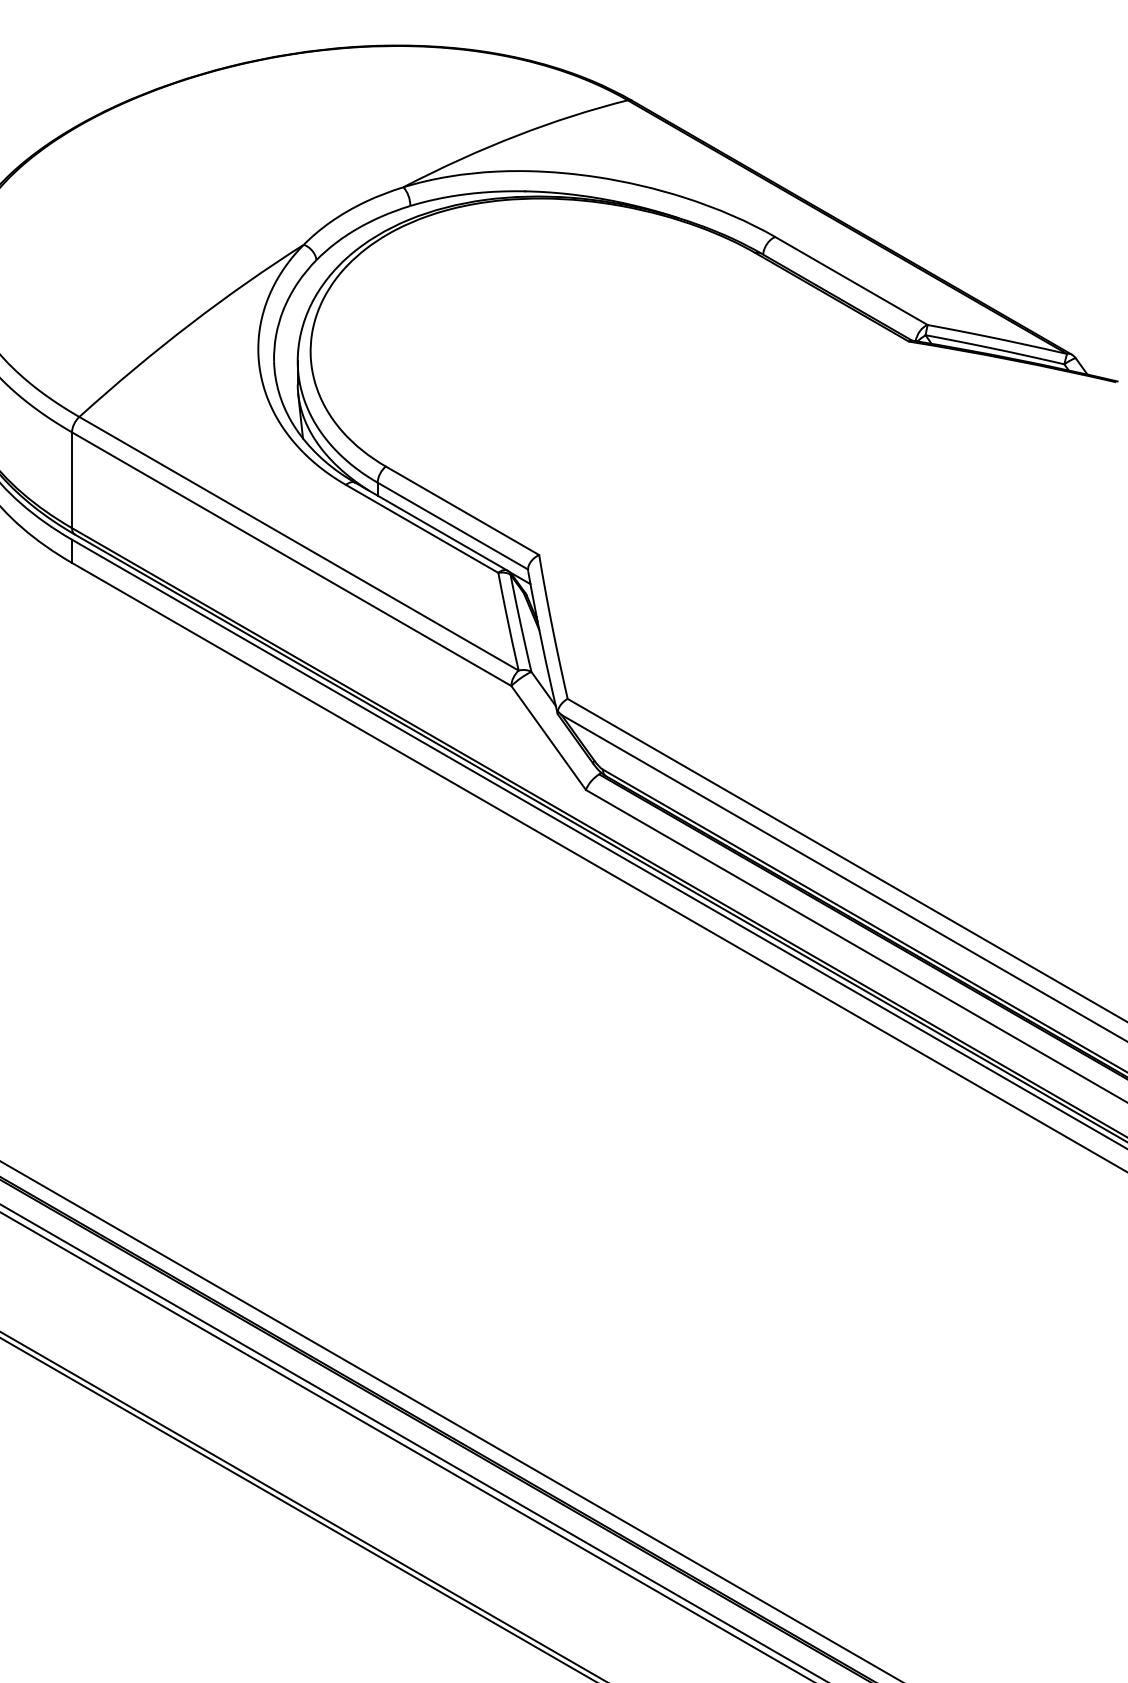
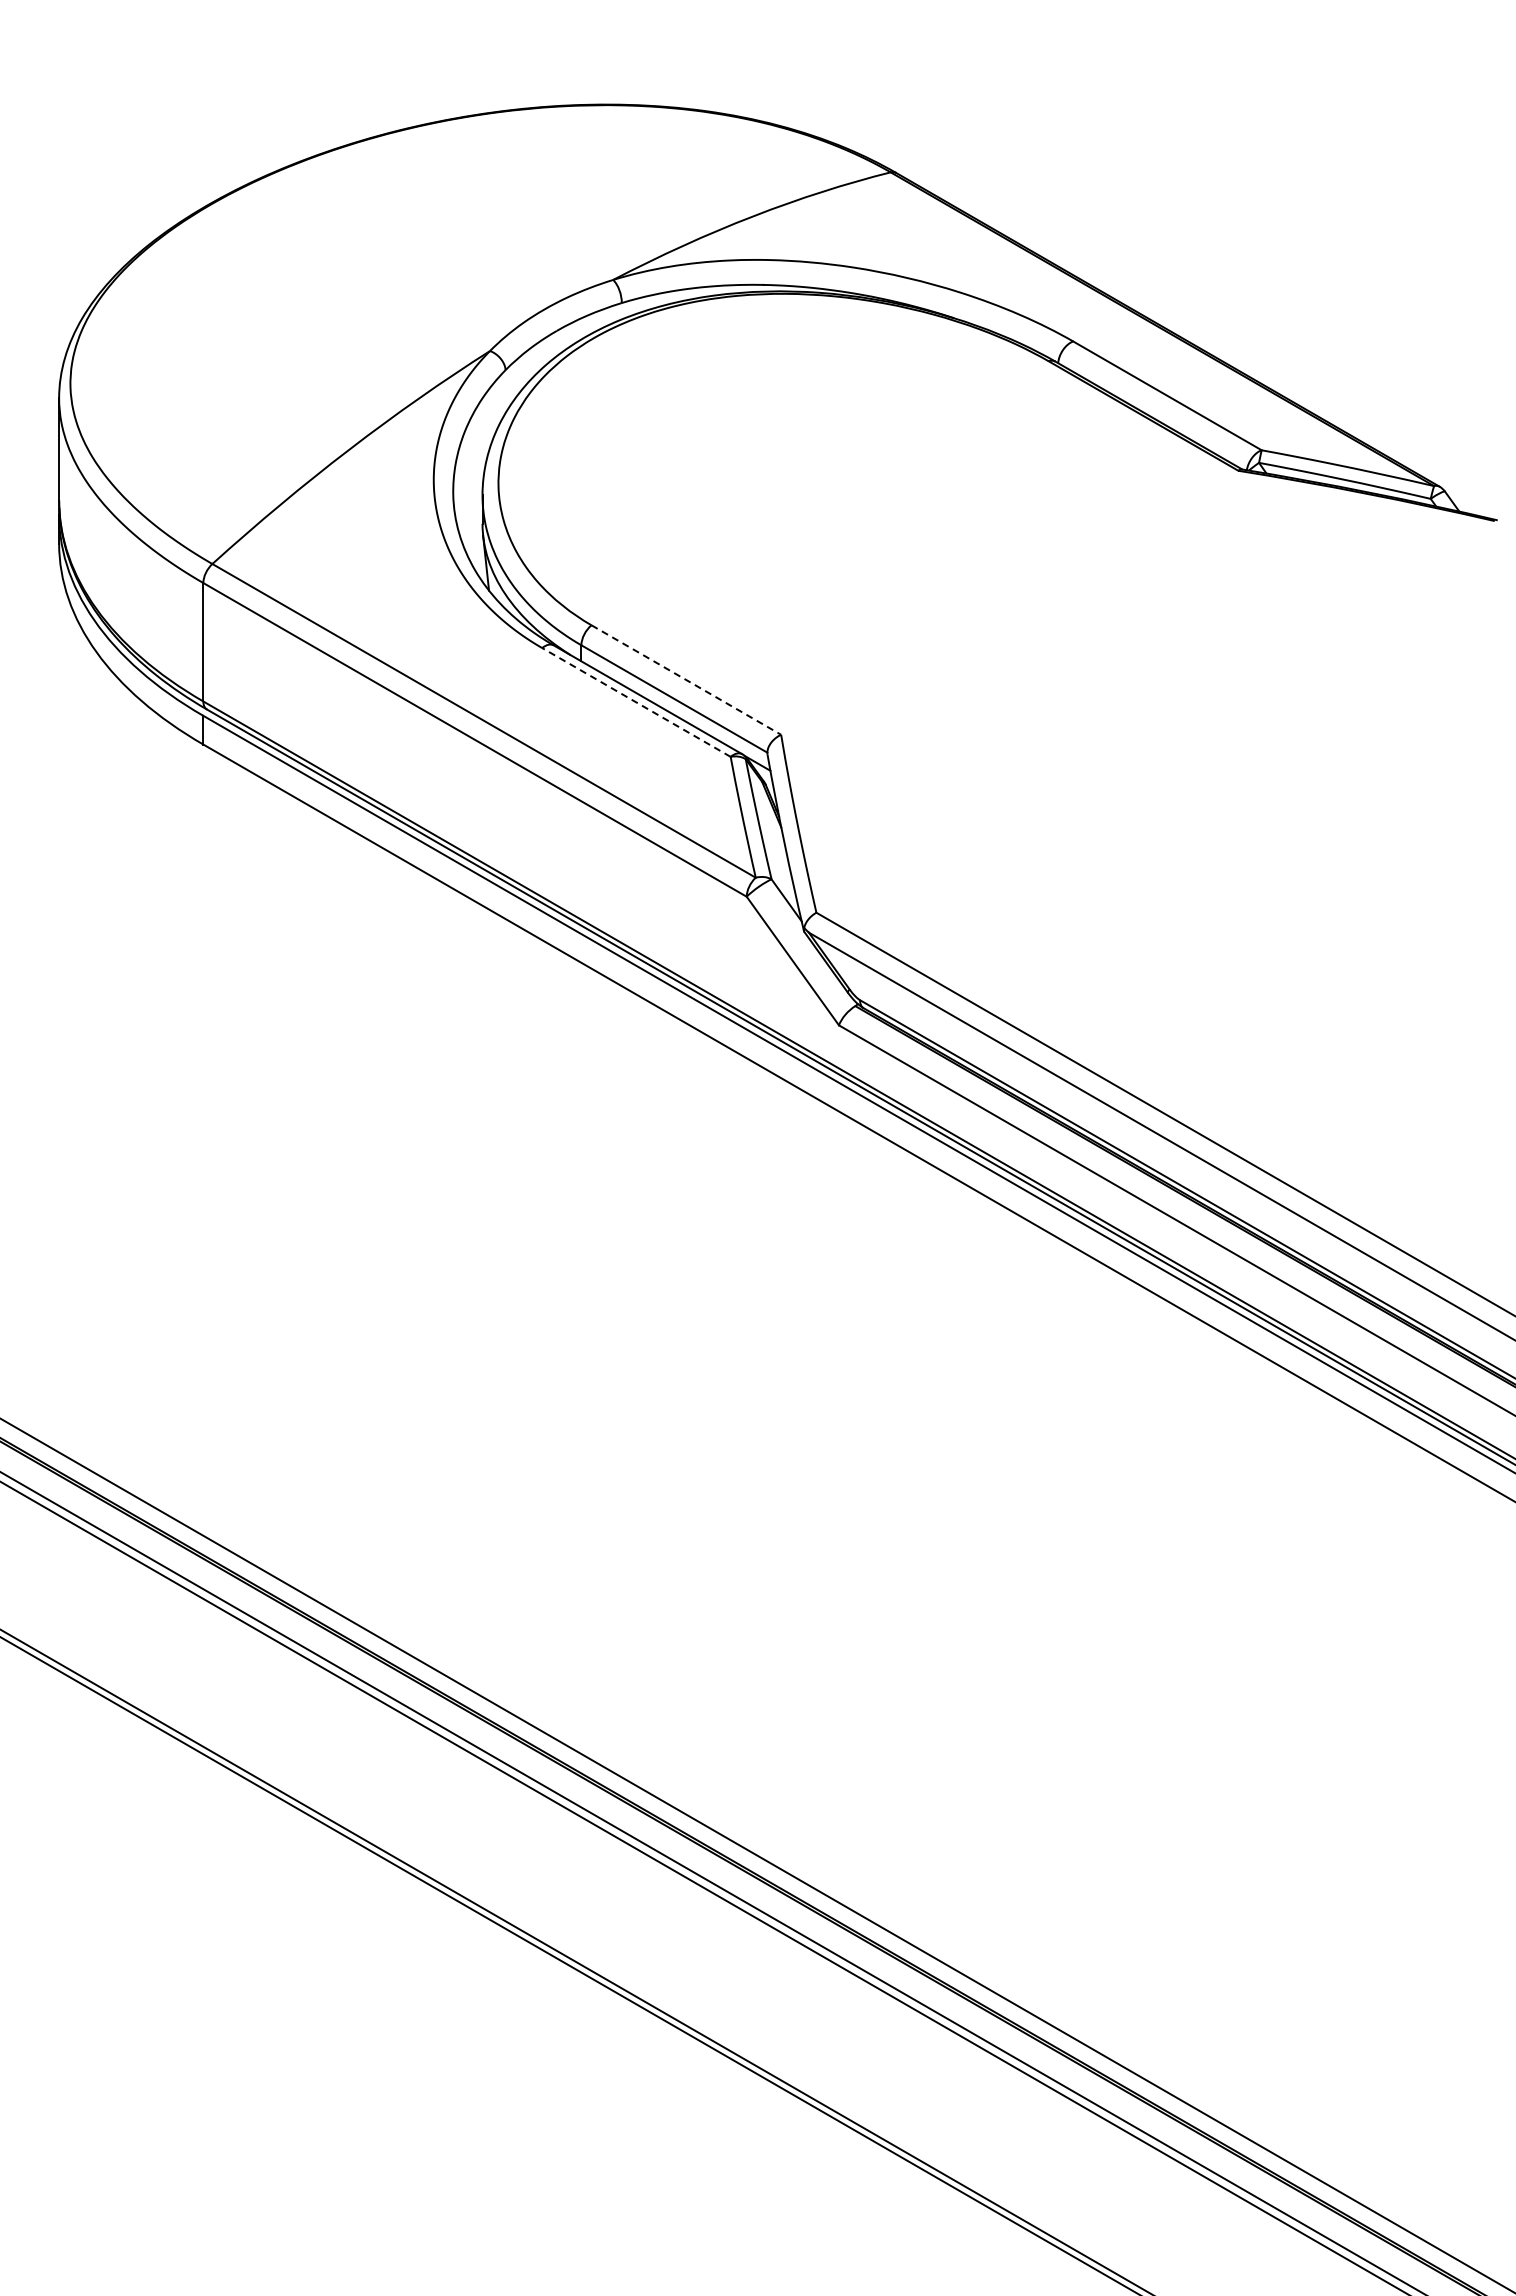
line: (462, 511) -> (686, 680), solid -> dashed
line: (422, 528) -> (636, 702), solid -> dashed

